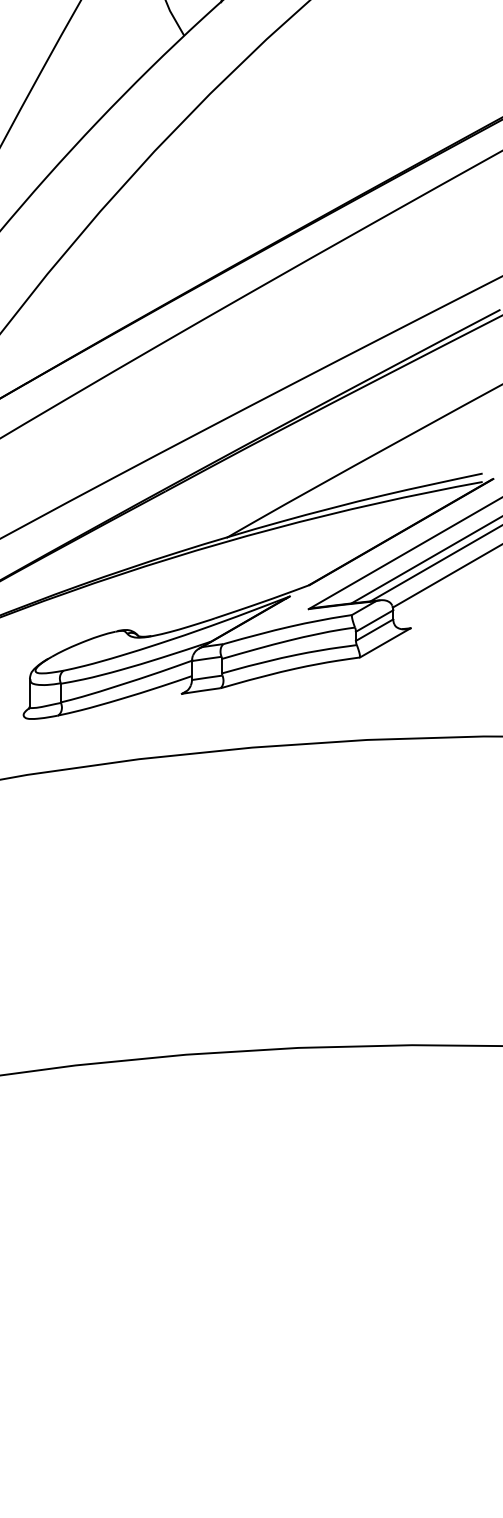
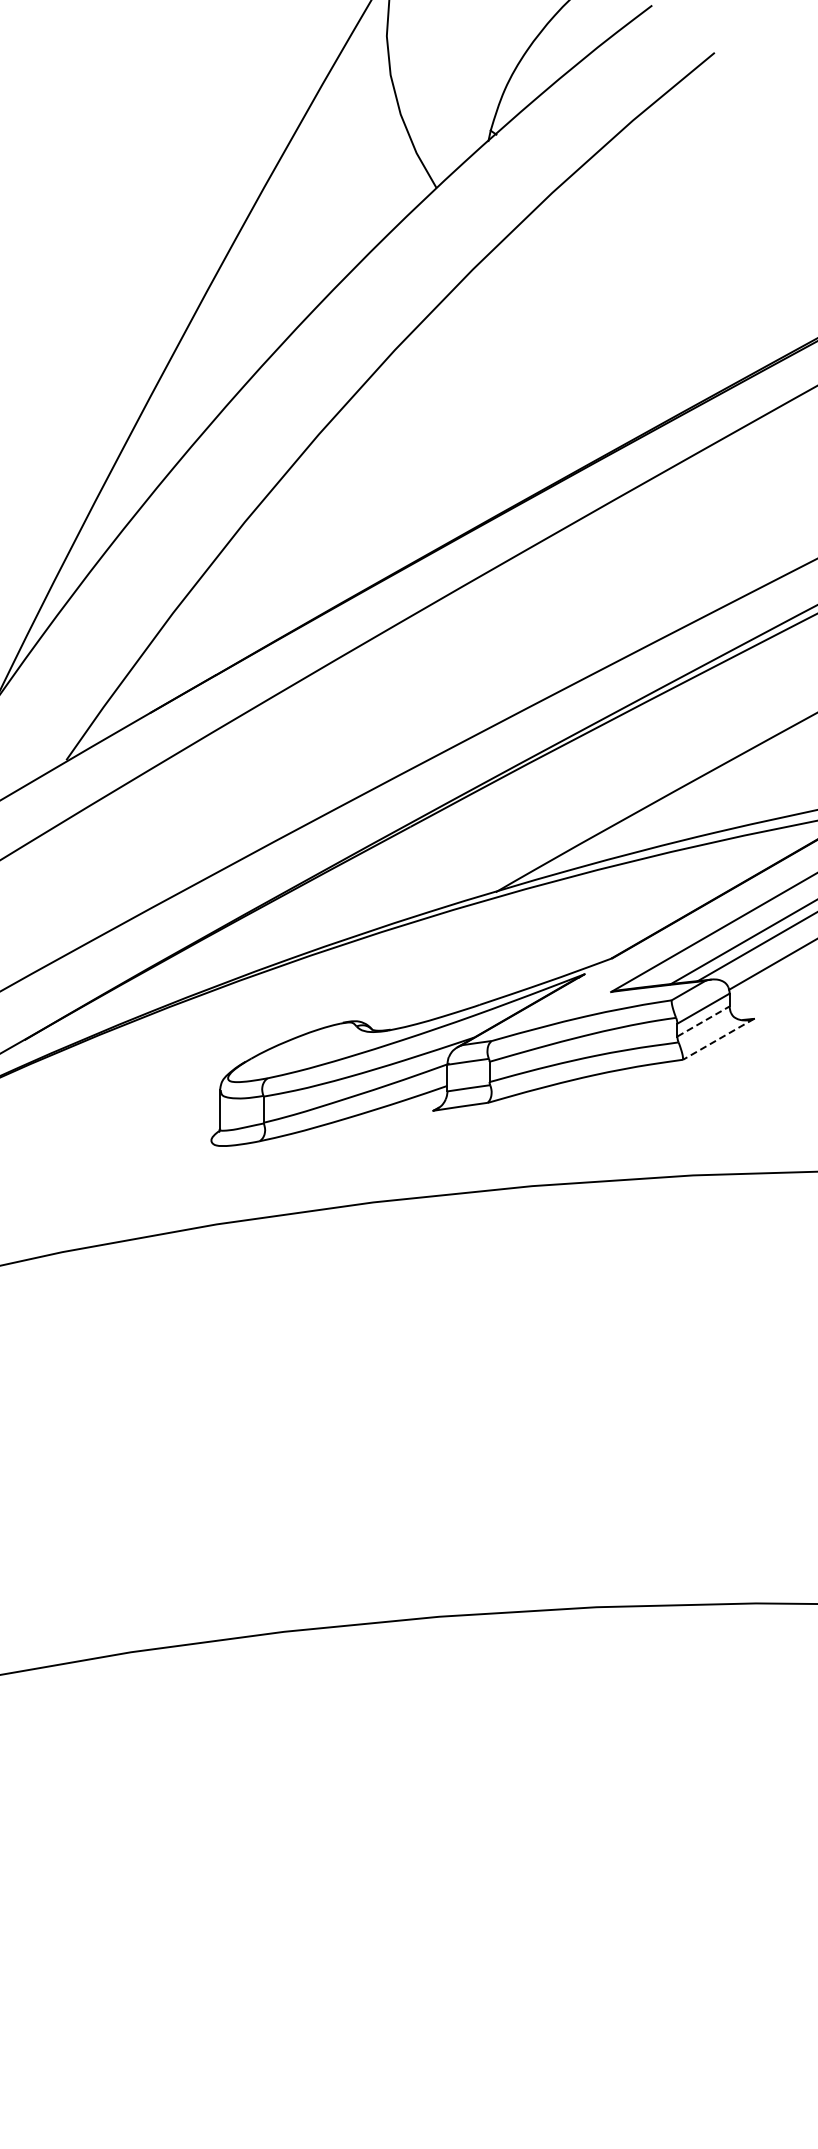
line: (374, 630) -> (703, 1021), solid -> dashed
line: (385, 643) -> (718, 1039), solid -> dashed

